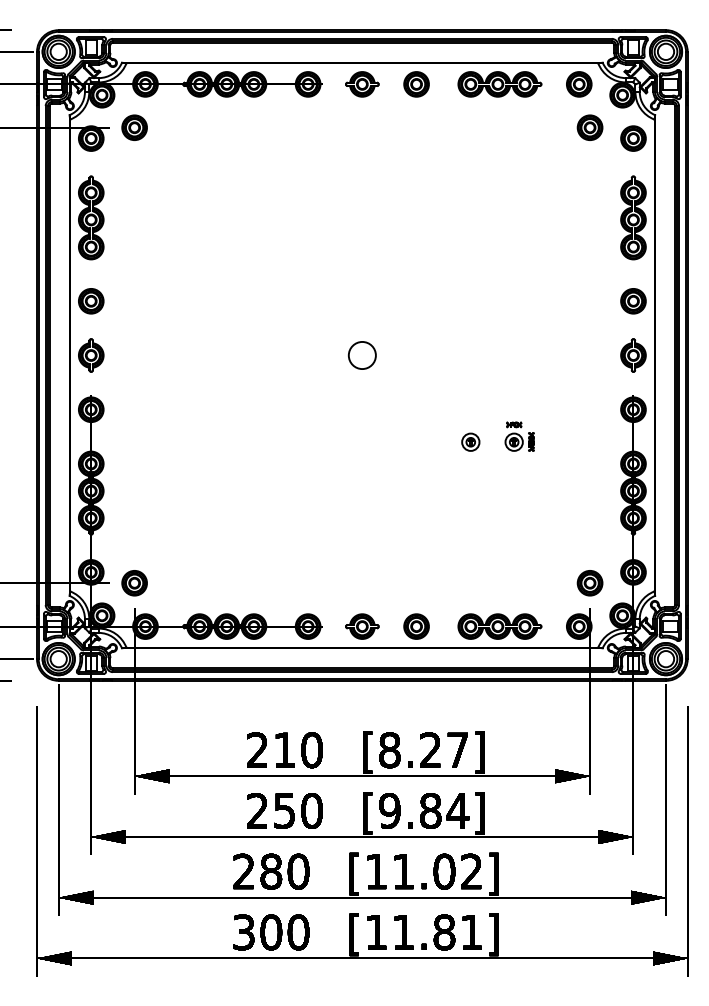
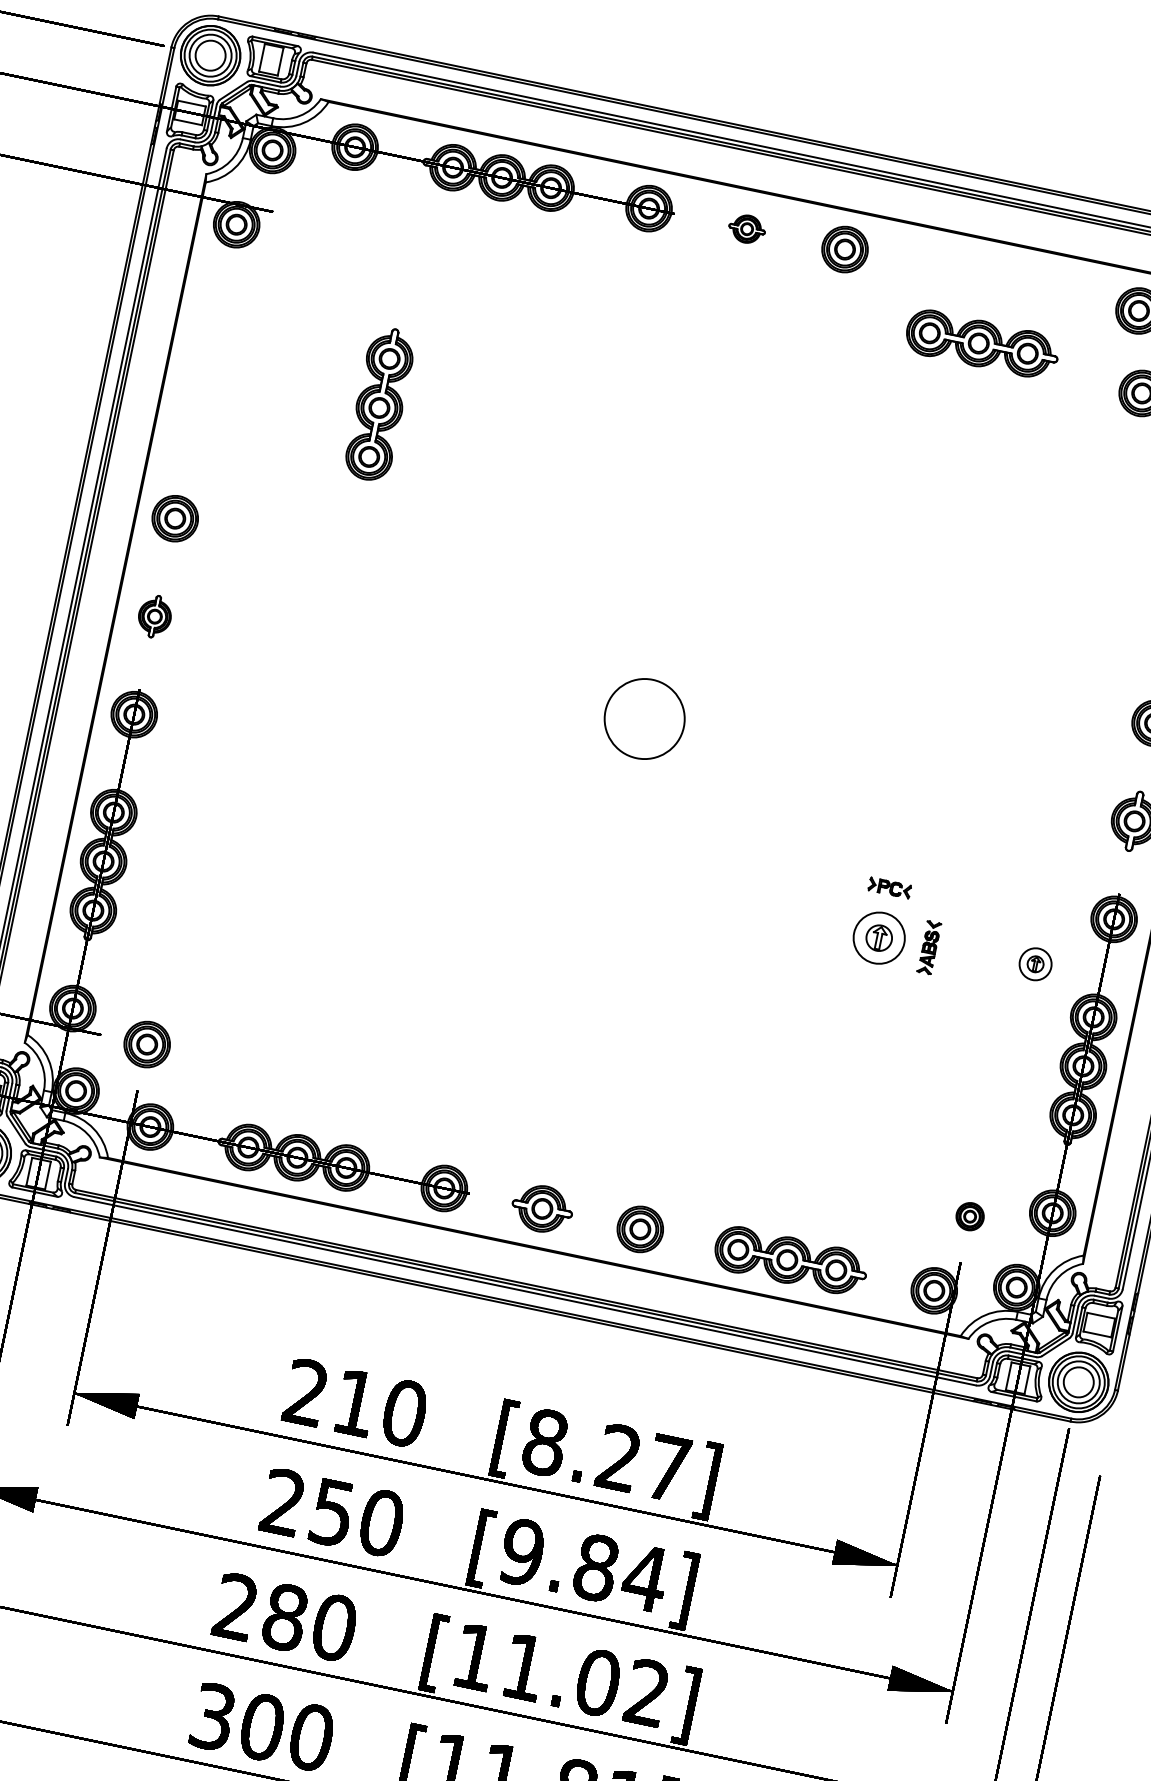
part: (362, 84) -> (747, 229), size x0.6
part: (499, 84) -> (981, 344), moved
part: (134, 127) -> (319, 220), removed
part: (91, 217) -> (380, 403), moved
part: (91, 355) -> (155, 616), size x0.7
circle: (361, 355) -> (643, 718), size x1.6
part: (519, 436) -> (898, 924), size x1.6
part: (470, 441) -> (1035, 962), moved
part: (589, 583) -> (969, 1216), size x0.6

